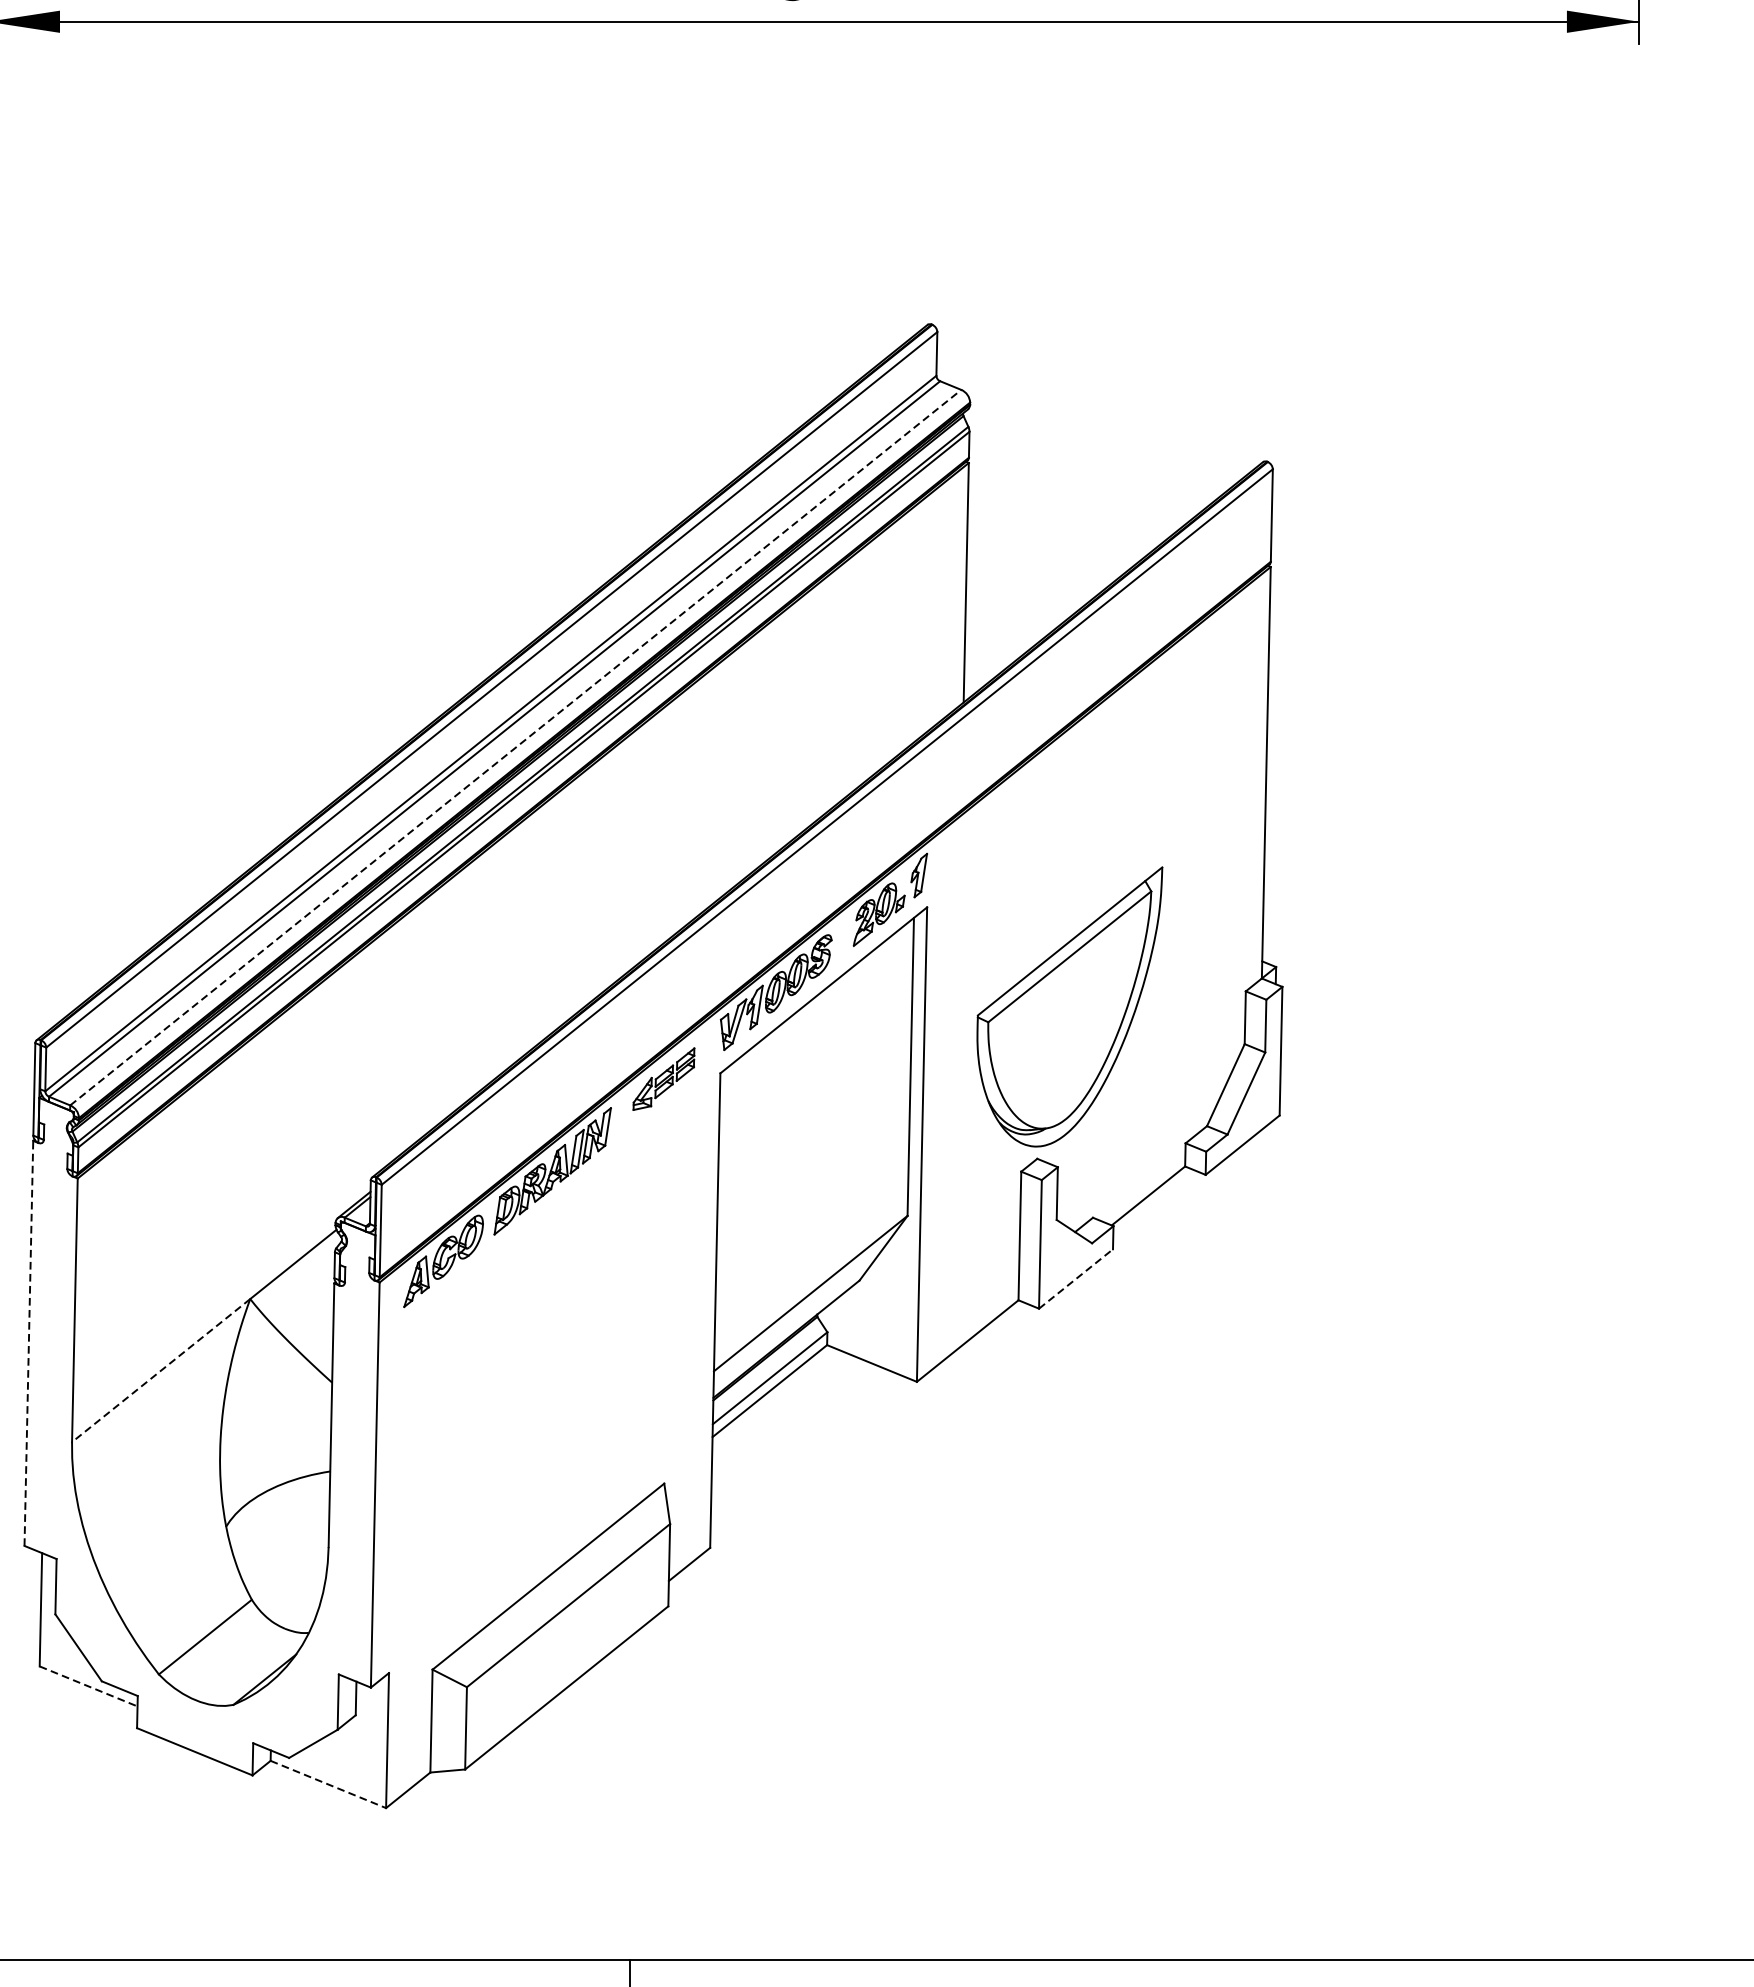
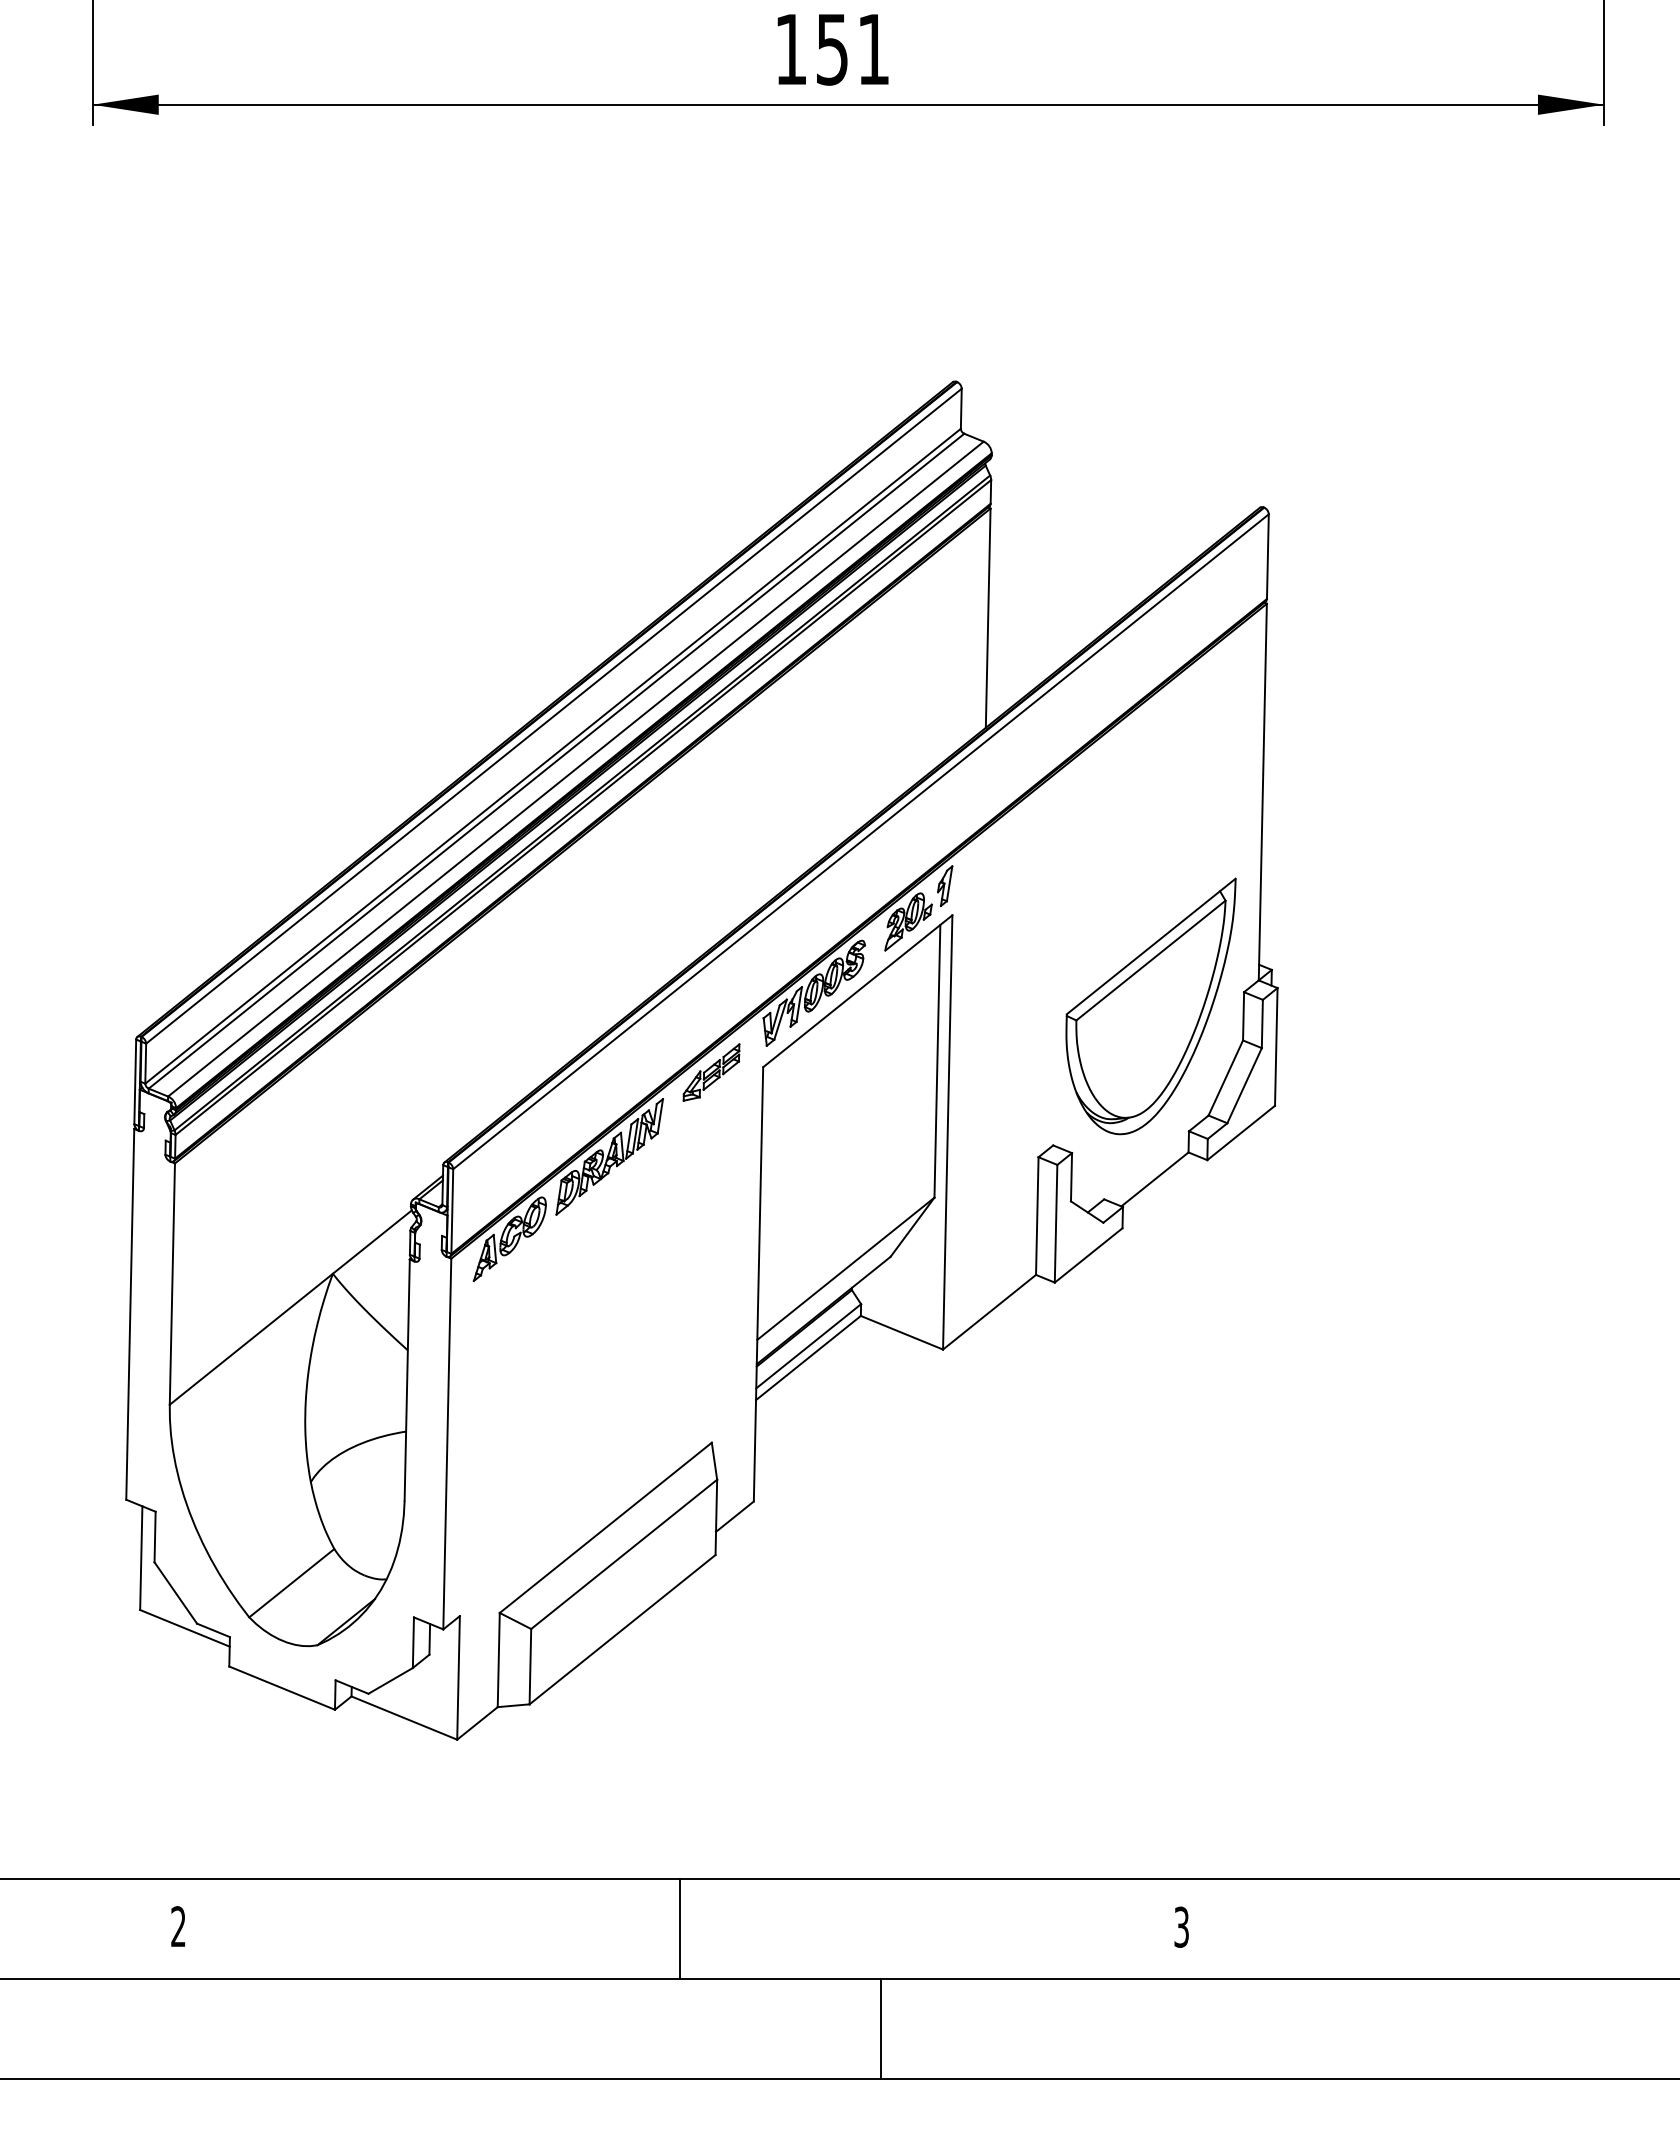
line: (515, 748) -> (575, 769), dashed -> solid
part: (1069, 1007) -> (1150, 1006), moved
line: (1076, 1279) -> (1089, 1255), dashed -> solid
line: (29, 1342) -> (130, 1313), dashed -> solid
line: (161, 1370) -> (251, 1339), dashed -> solid
line: (89, 1686) -> (185, 1628), dashed -> solid
line: (328, 1784) -> (404, 1718), dashed -> solid

